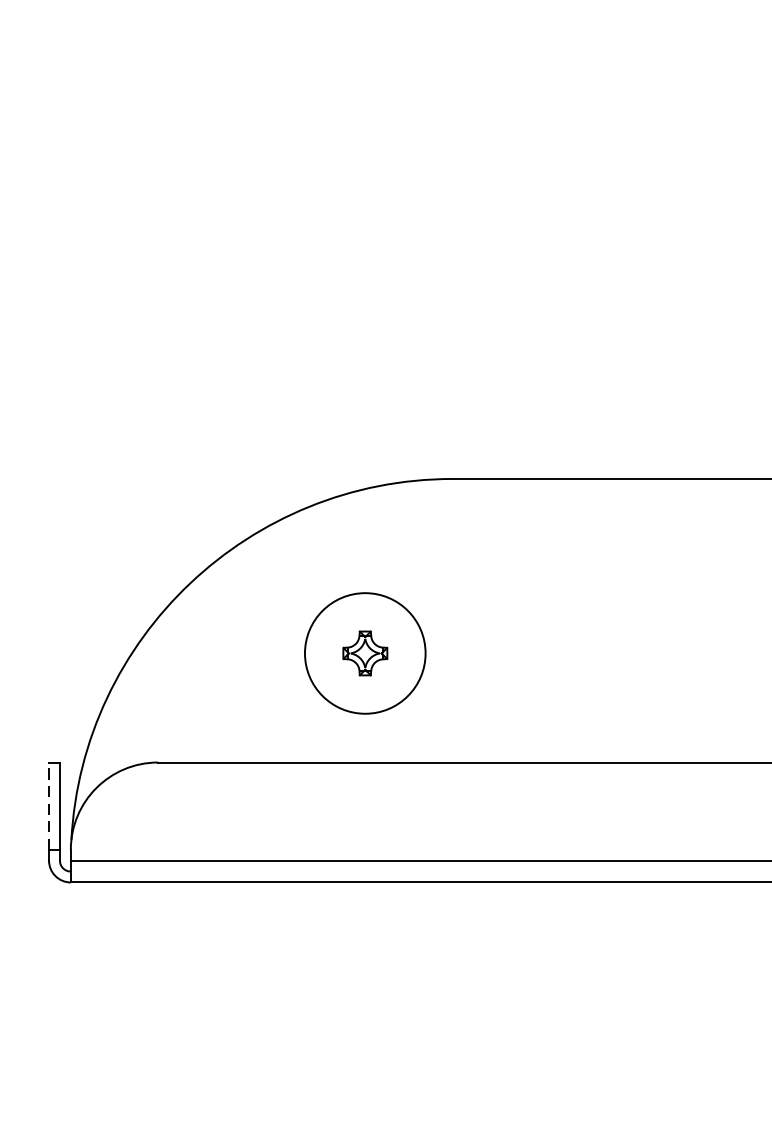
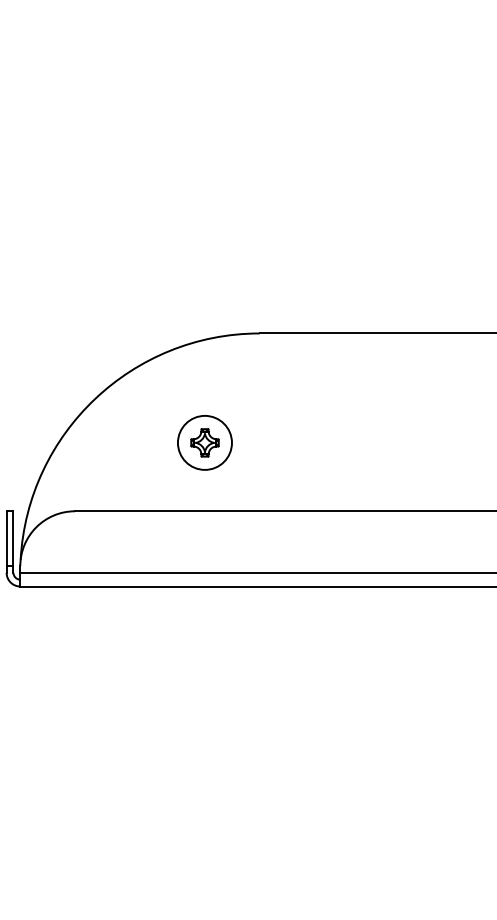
circle: (364, 652) -> (204, 442), size x0.71
line: (48, 805) -> (6, 538), dashed -> solid

